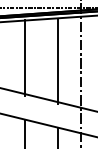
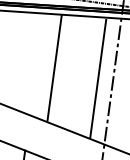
line: (25, 57) -> (54, 67), moved
line: (58, 61) -> (98, 78), moved

